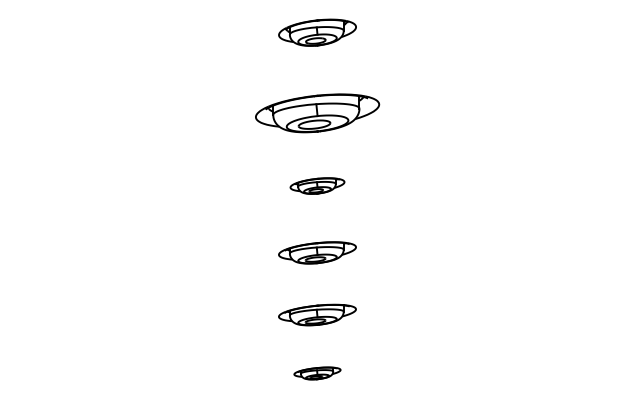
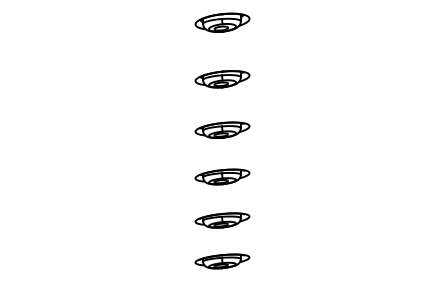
part: (317, 113) -> (222, 79), size x0.62
part: (317, 185) -> (222, 129), size x1.43
part: (317, 373) -> (222, 261), size x1.67

